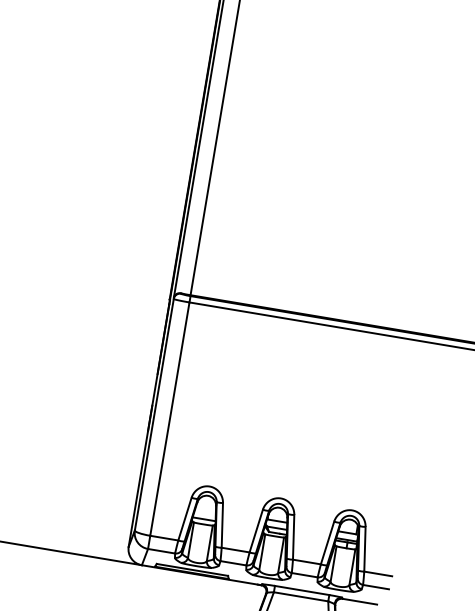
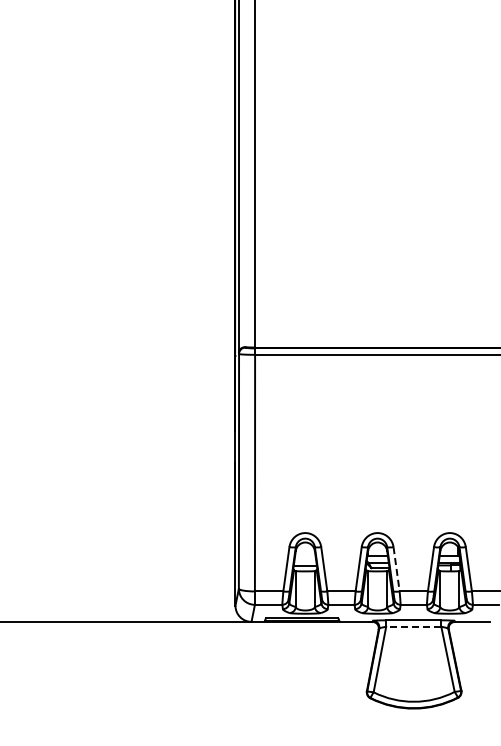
line: (293, 537) -> (396, 569), solid -> dashed
line: (300, 596) -> (413, 626), solid -> dashed

